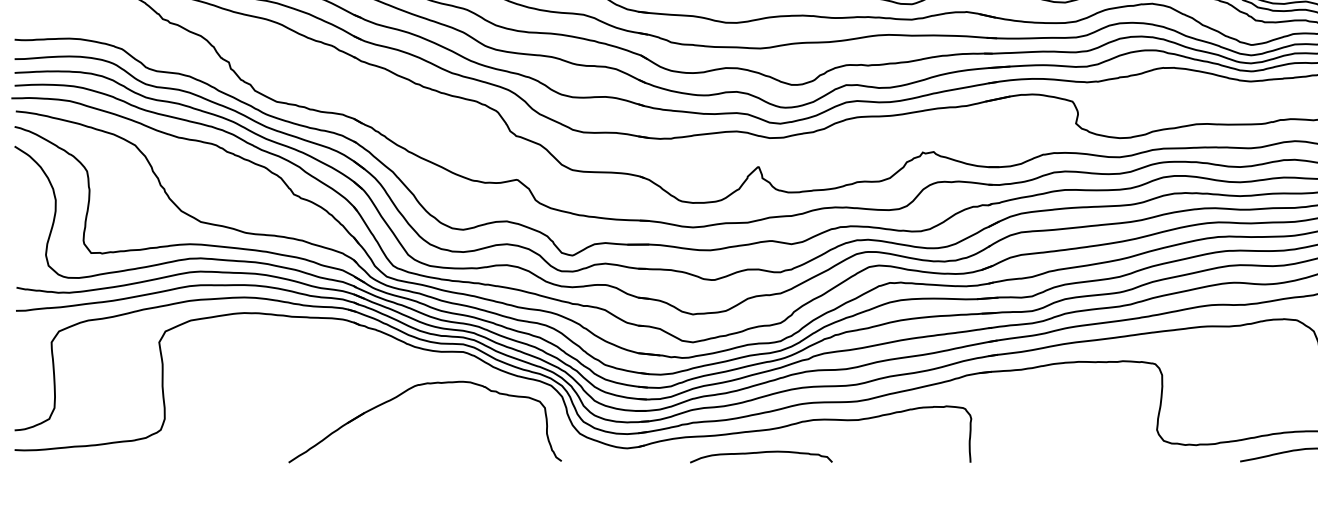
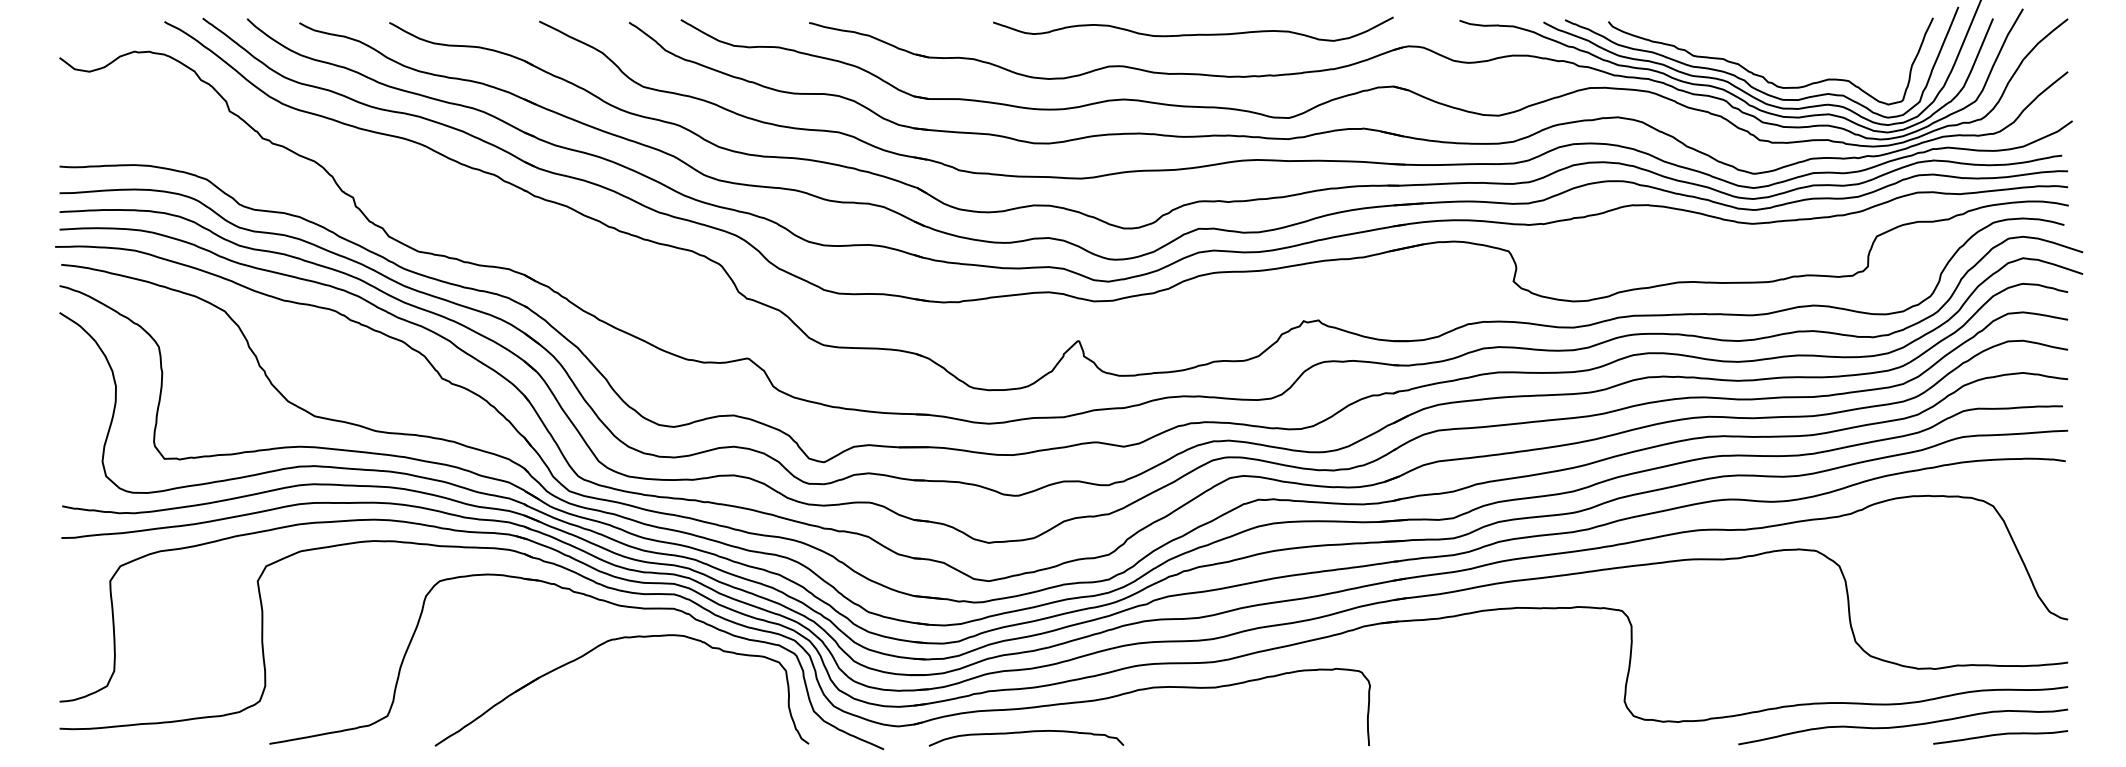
part: (405, 355) -> (595, 599), added
curve: (759, 453) -> (1023, 733), moved

